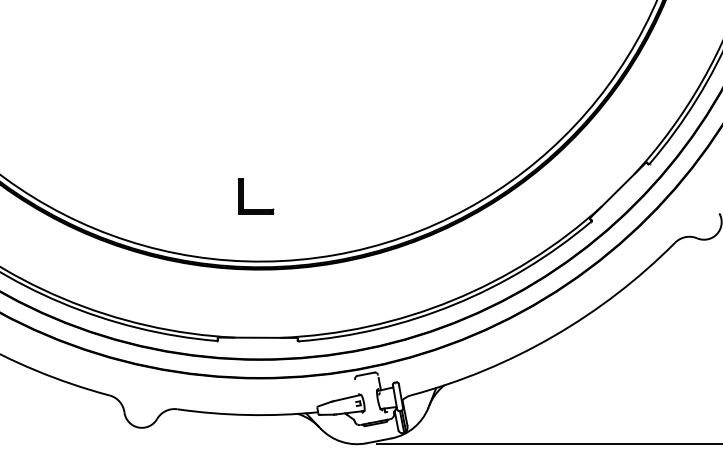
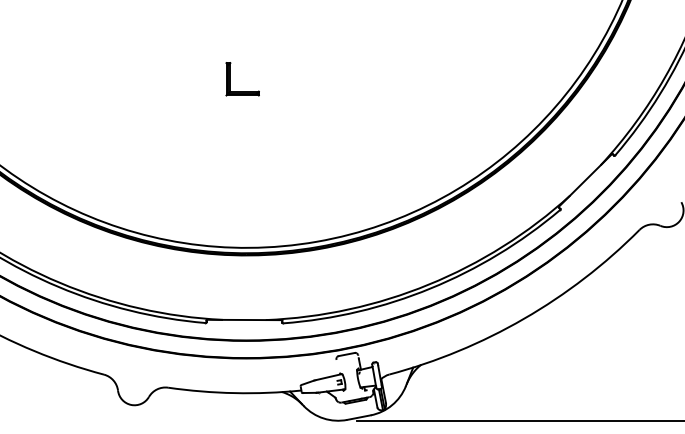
part: (243, 196) -> (230, 79), moved

